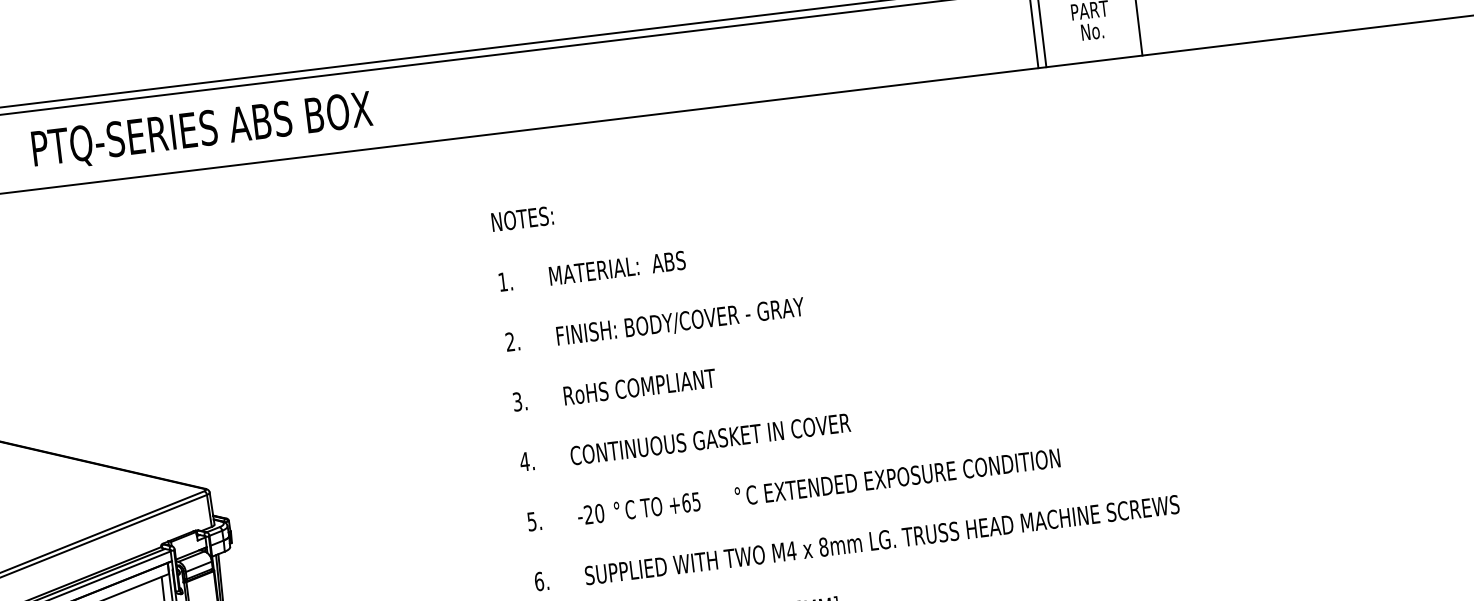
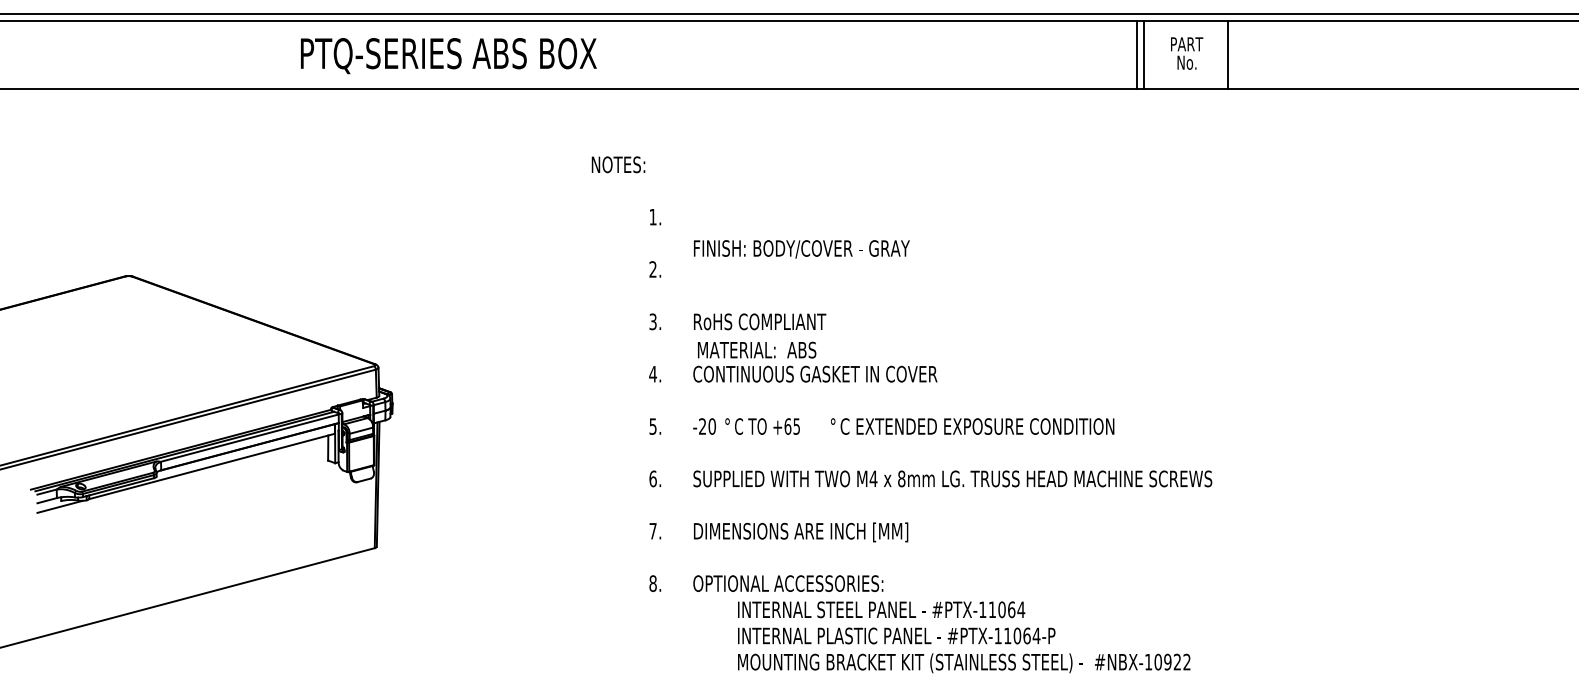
text: (202, 132) -> (448, 56), moved
text: (522, 218) -> (618, 164), moved
text: (617, 267) -> (757, 349), moved
text: (680, 322) -> (801, 249), moved

